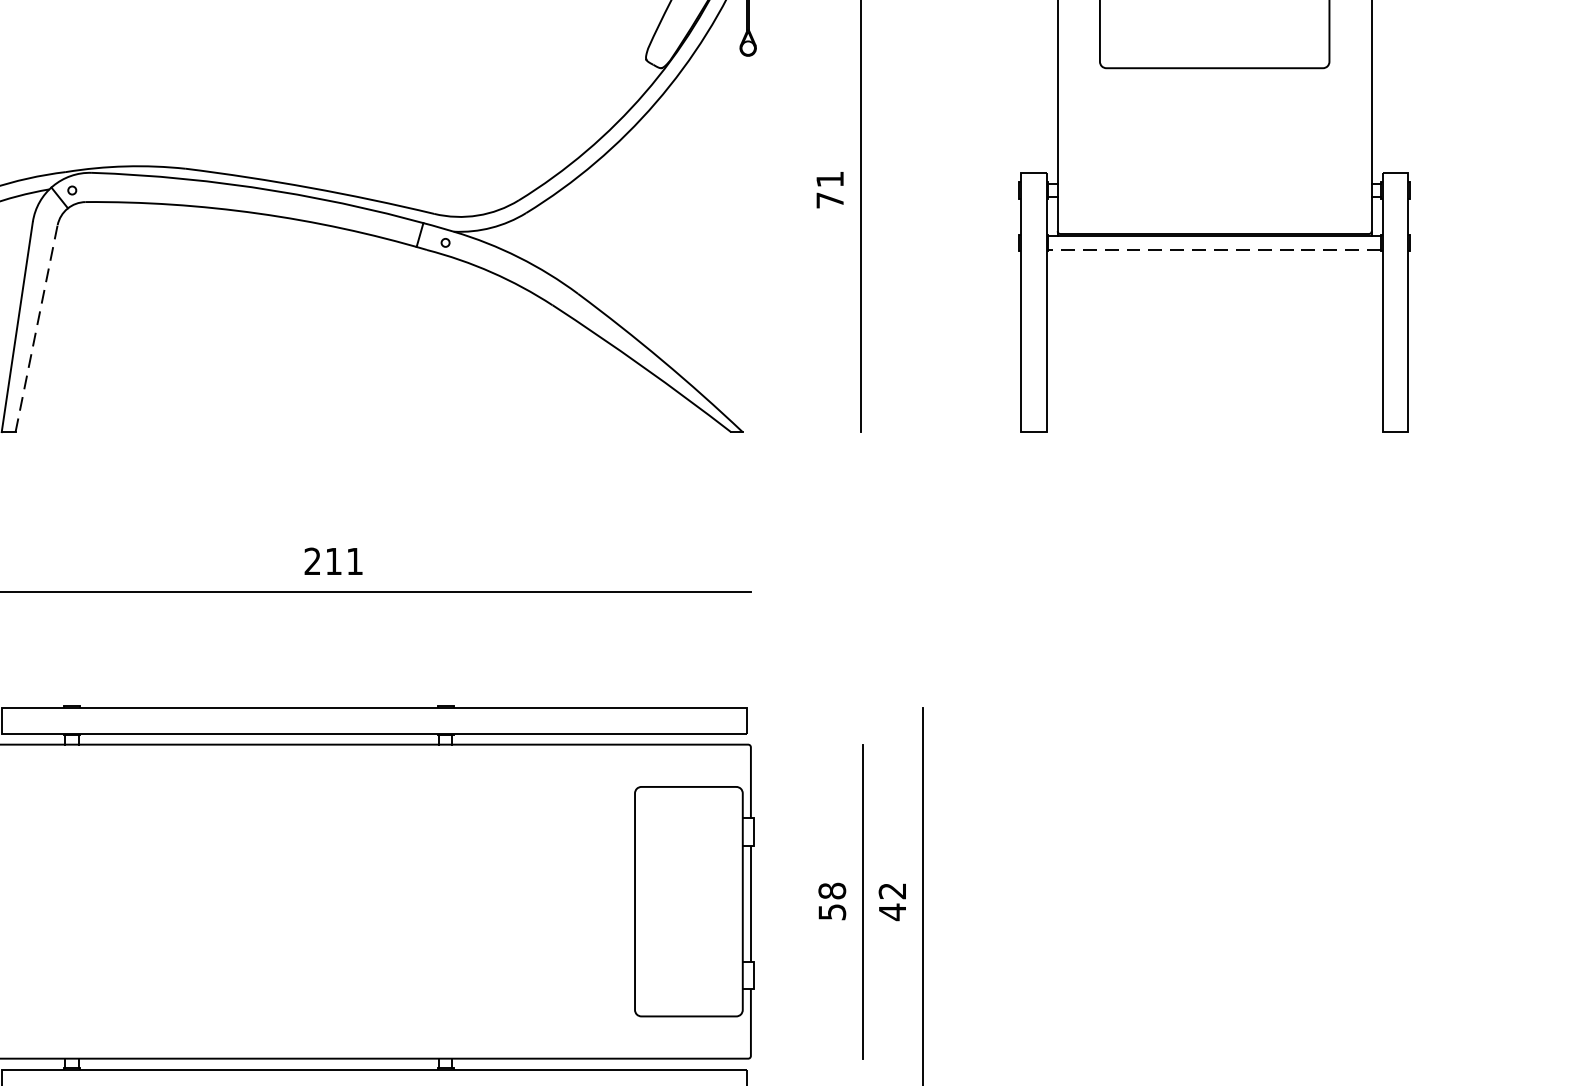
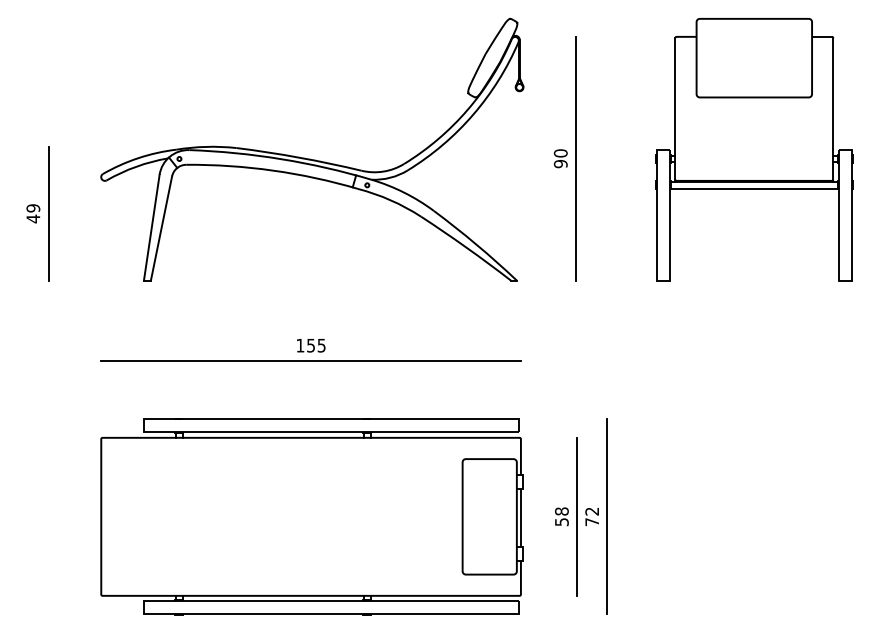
text: (829, 189) -> (560, 158), 71 -> 90
line: (1215, 249) -> (754, 188), dashed -> solid
line: (36, 328) -> (161, 228), dashed -> solid
text: (332, 561) -> (310, 345), 211 -> 155
text: (891, 910) -> (591, 521), 42 -> 72

